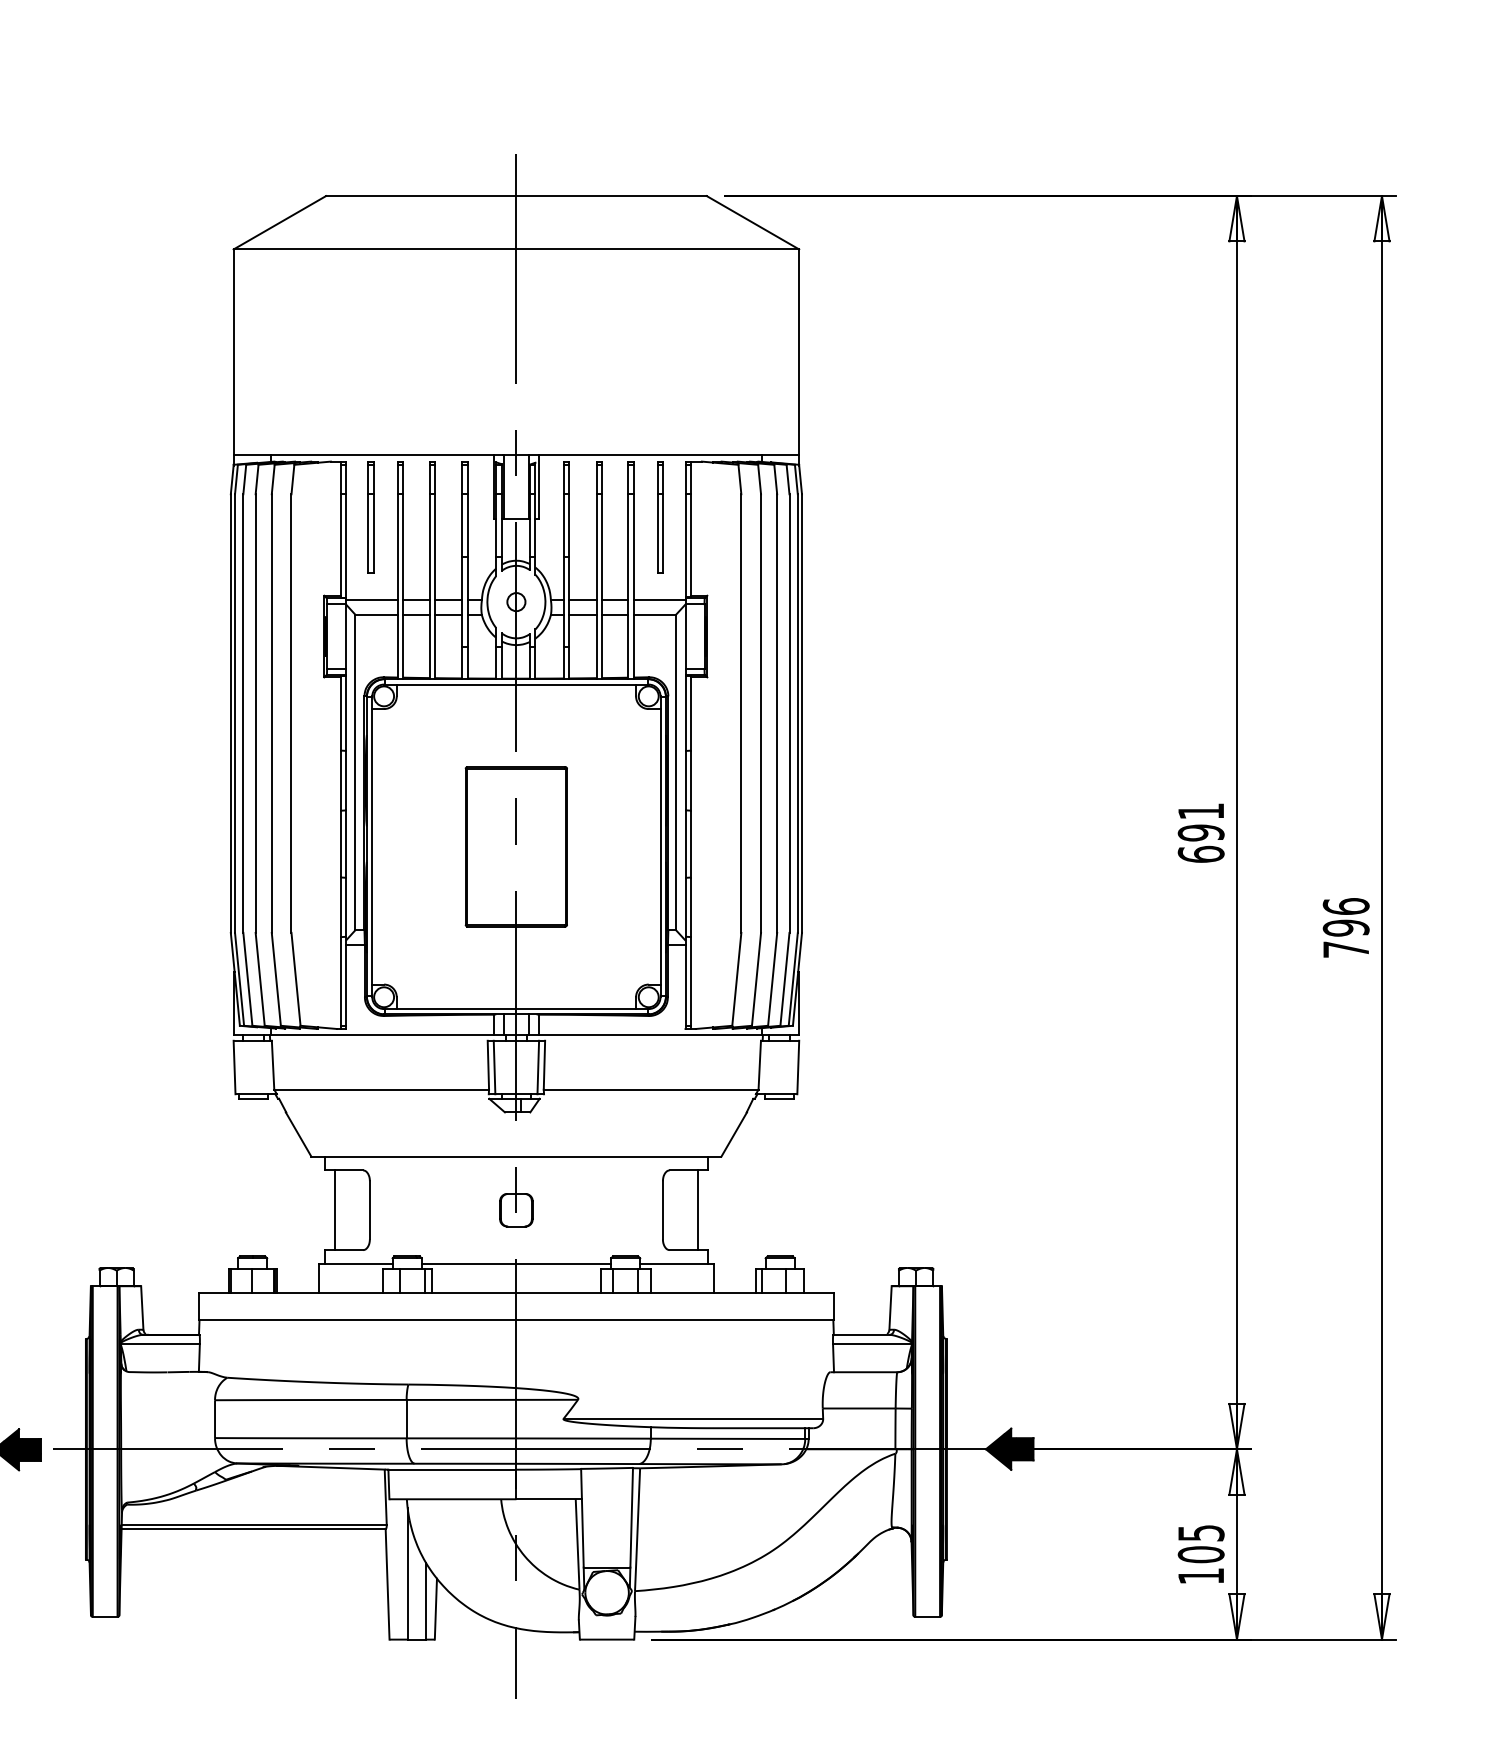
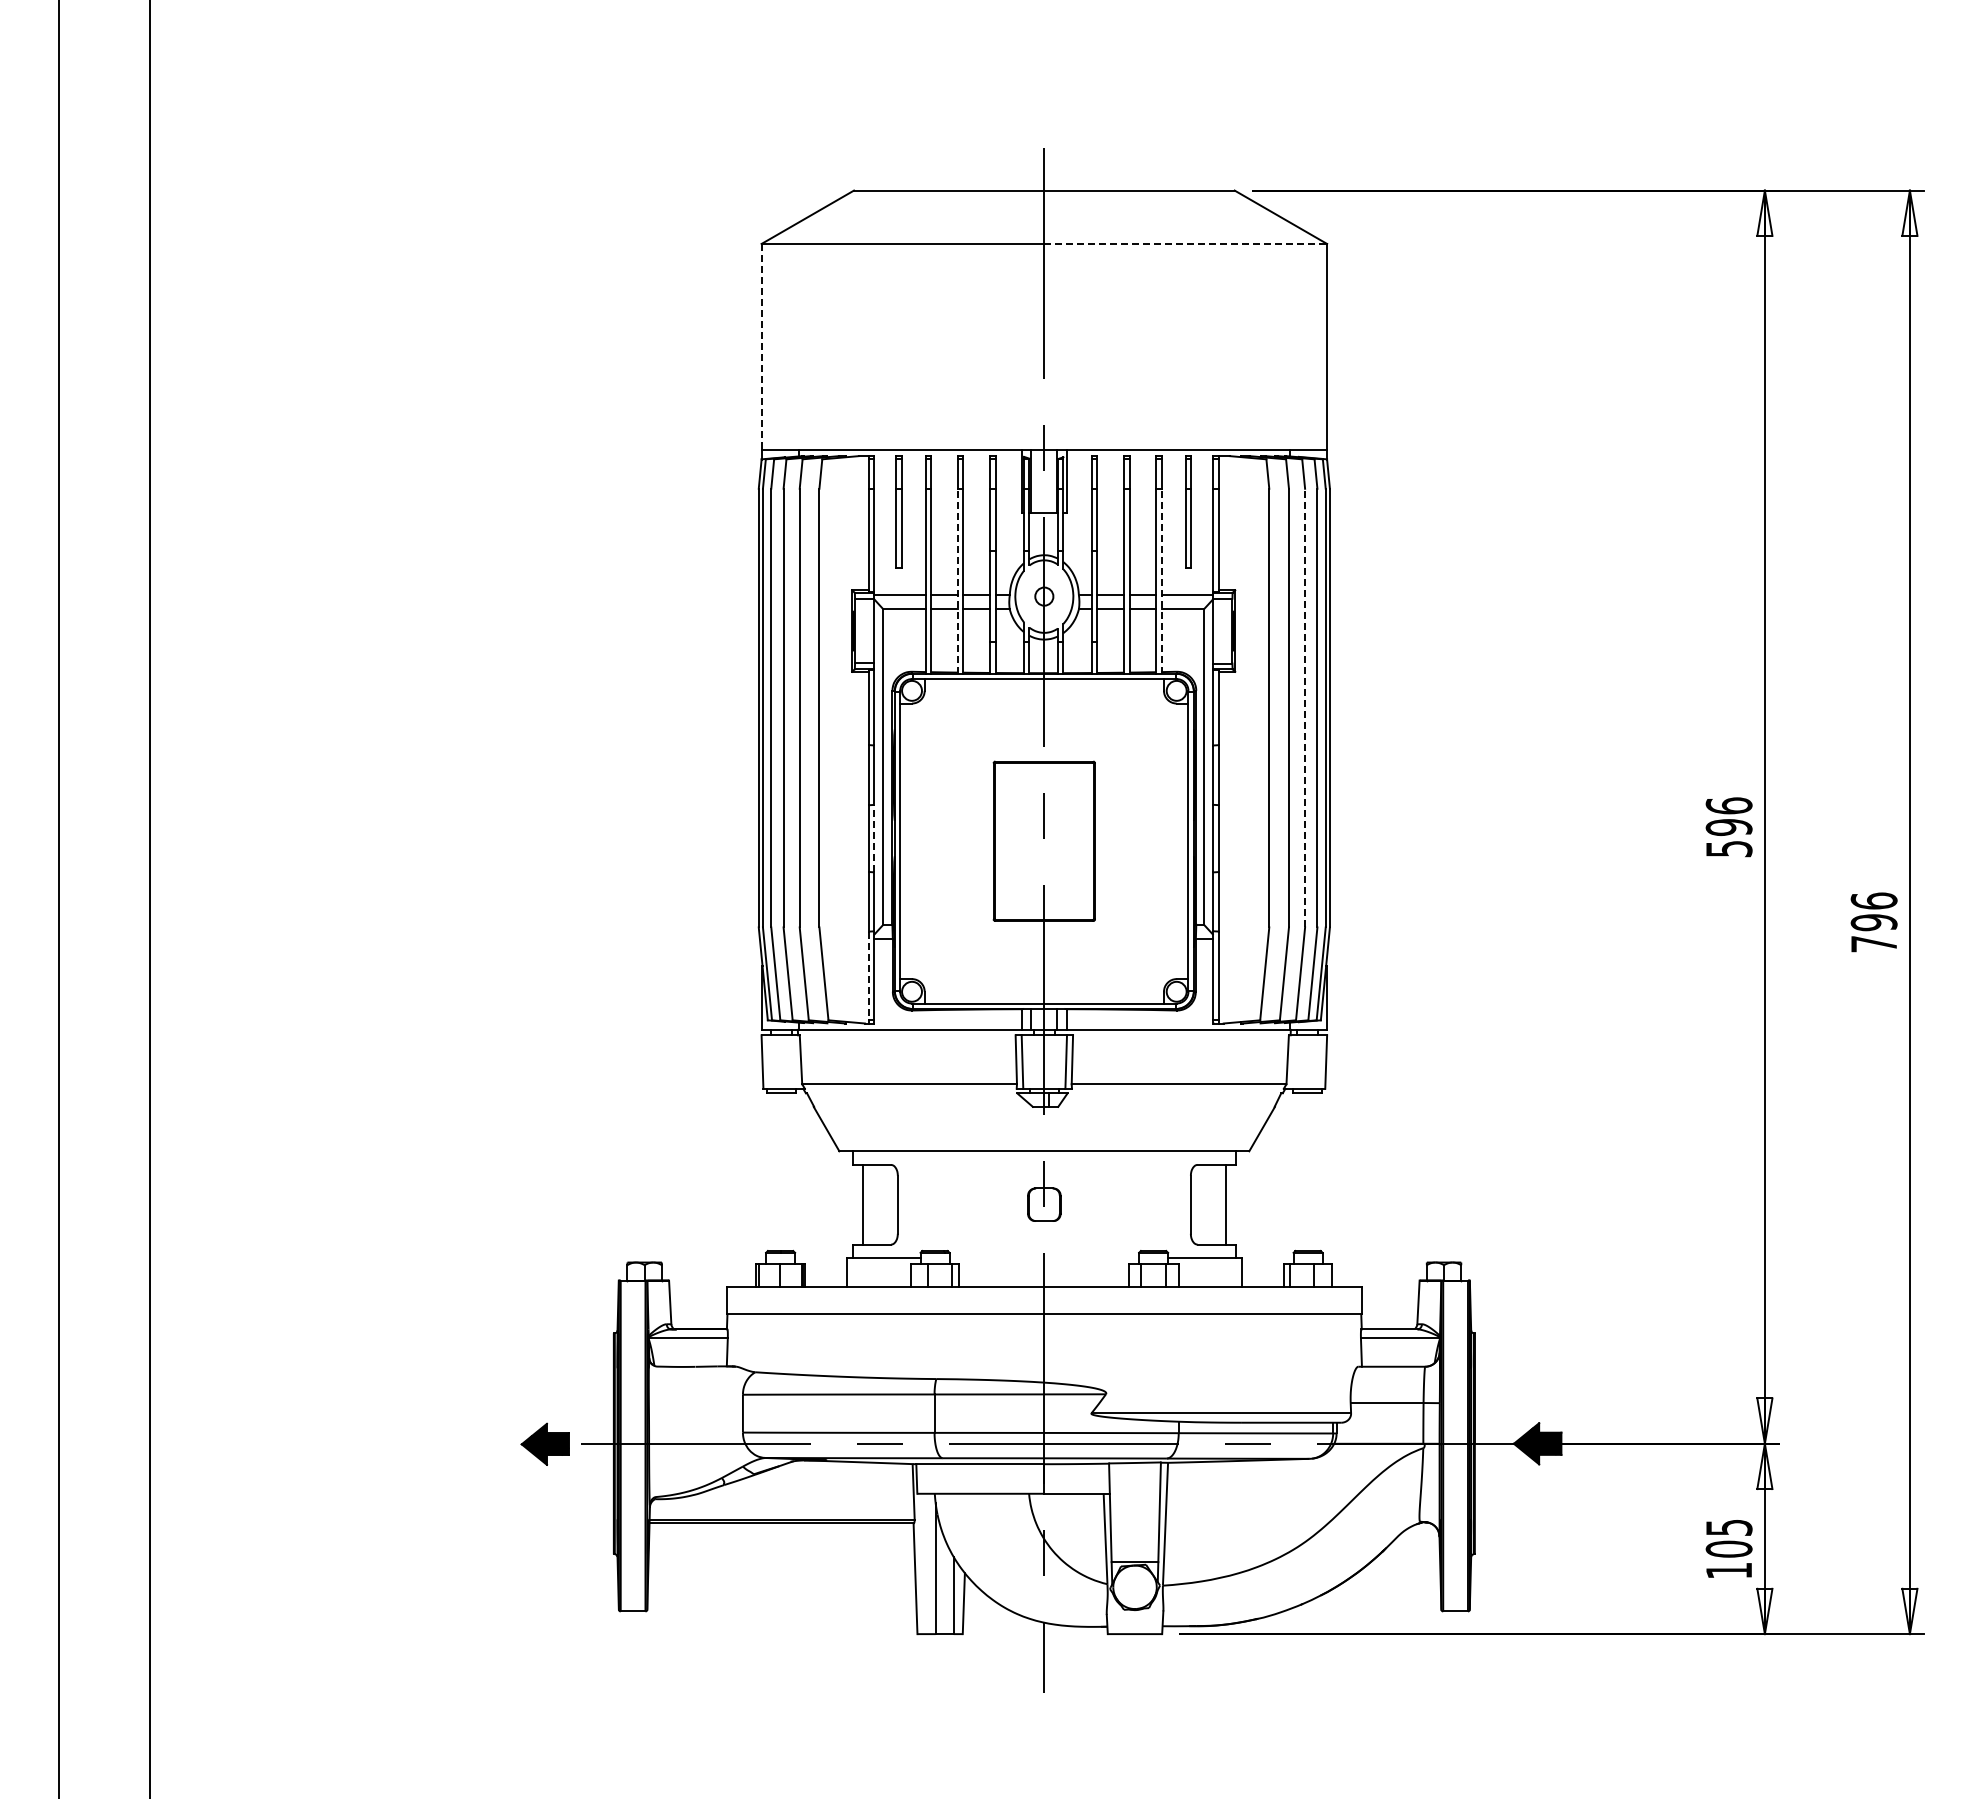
line: (658, 248) -> (1186, 243), solid -> dashed
line: (233, 351) -> (761, 346), solid -> dashed
line: (429, 585) -> (957, 580), solid -> dashed
line: (633, 585) -> (1161, 580), solid -> dashed
line: (777, 712) -> (1305, 707), solid -> dashed
text: (1200, 832) -> (1728, 827), 691 -> 596
line: (345, 843) -> (873, 838), solid -> dashed
line: (340, 981) -> (868, 976), solid -> dashed
line: (516, 1263) -> (1044, 1258), removed

